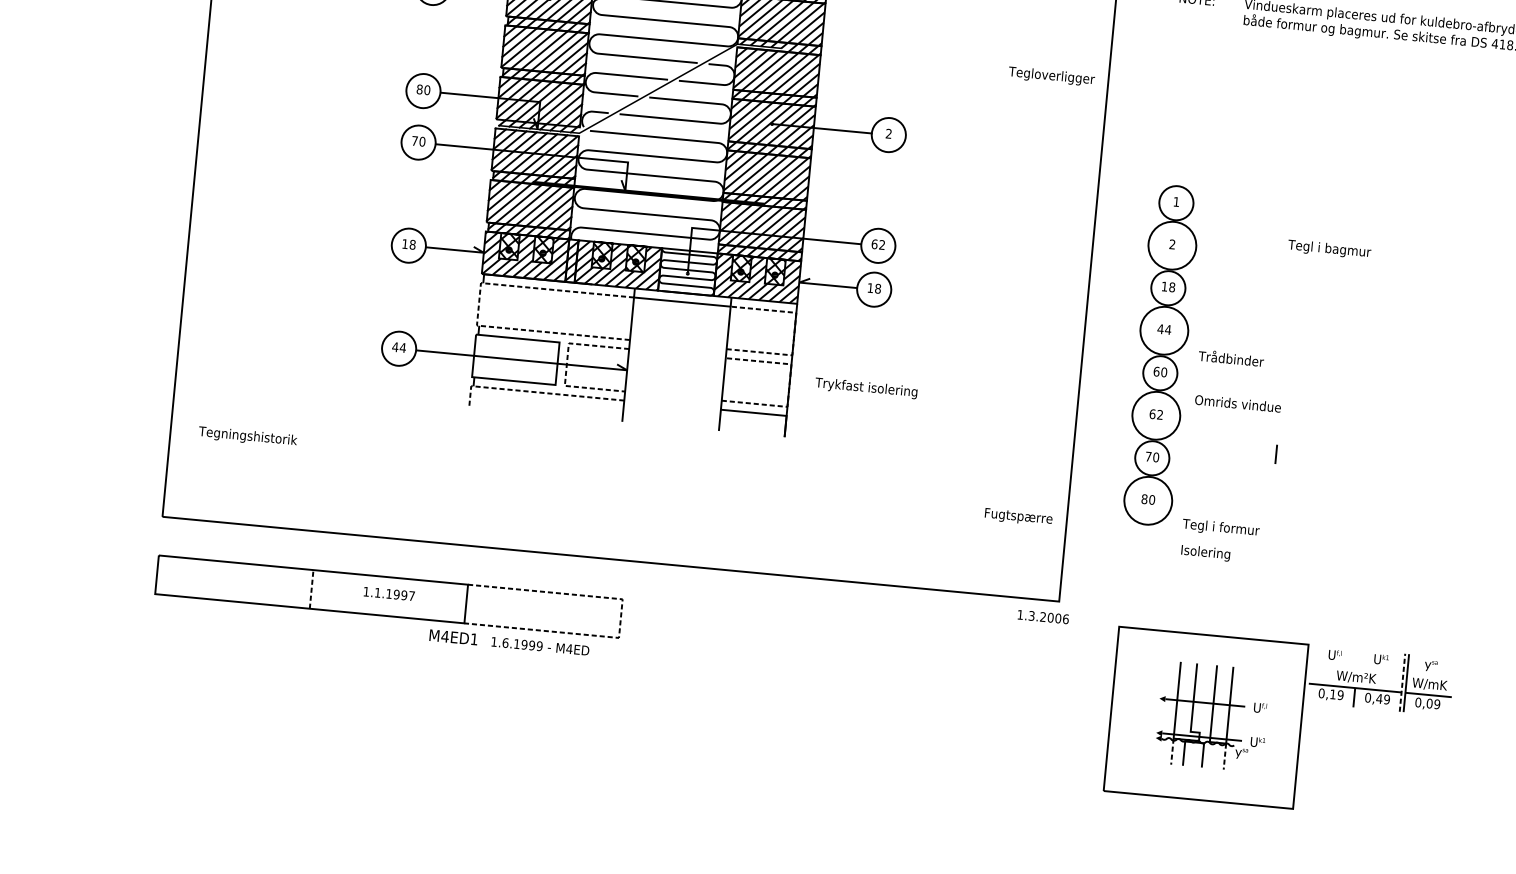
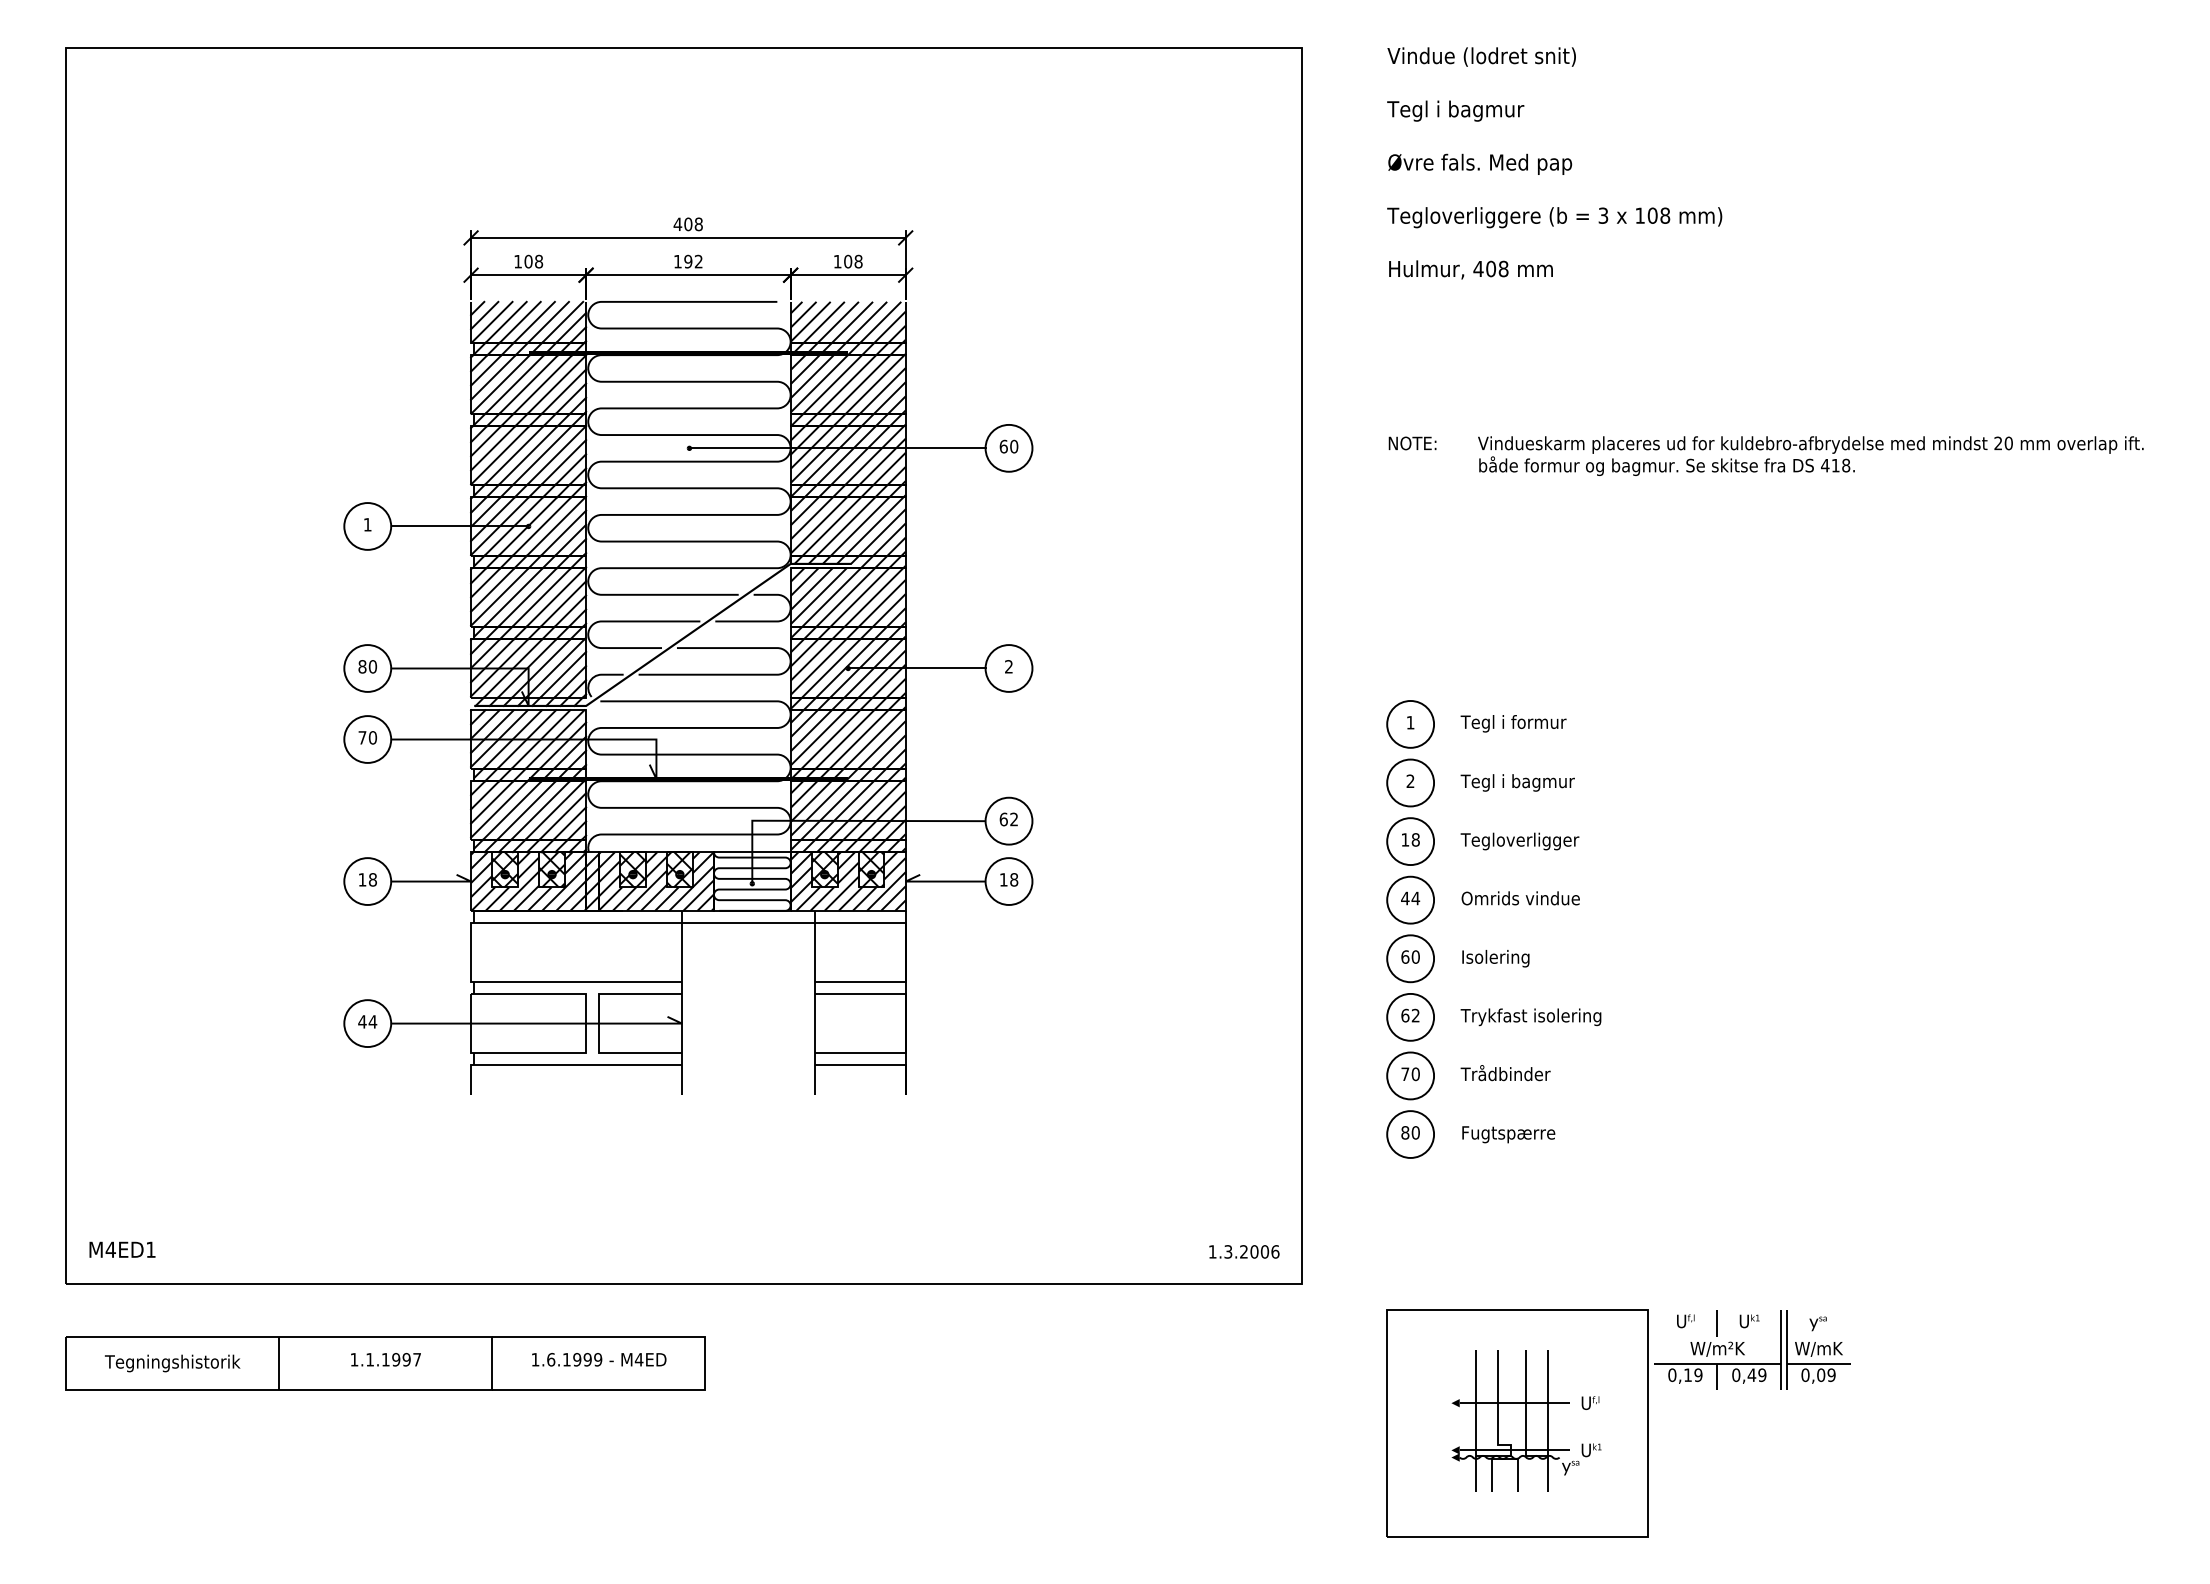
text: (1051, 76) -> (1519, 841), moved
circle: (1172, 245) -> (1410, 782), size x0.71
text: (1329, 249) -> (1517, 782), moved
line: (479, 305) -> (471, 953), dashed -> solid
circle: (1164, 330) -> (1410, 899), size x0.71
line: (794, 334) -> (905, 952), dashed -> solid
text: (1231, 358) -> (1505, 1073), moved
line: (566, 365) -> (598, 1024), dashed -> solid
line: (789, 385) -> (905, 1023), dashed -> solid
text: (865, 388) -> (1530, 1017), moved
line: (536, 392) -> (561, 1065), dashed -> solid
text: (1237, 403) -> (1520, 898), moved
circle: (1156, 415) -> (1410, 1016), size x0.71
text: (247, 436) -> (172, 1363), moved
line: (1275, 454) -> (1716, 1323), moved
circle: (1148, 500) -> (1410, 1134), size x0.71
text: (1018, 517) -> (1508, 1134), moved
text: (1221, 528) -> (1513, 723), moved
text: (1205, 553) -> (1495, 958), moved
line: (311, 589) -> (279, 1363), dashed -> solid
text: (1043, 616) -> (1244, 1251), moved
line: (620, 618) -> (705, 1363), dashed -> solid
text: (453, 637) -> (122, 1249), moved
text: (540, 646) -> (599, 1359), moved
line: (1402, 682) -> (1781, 1350), dashed -> solid
line: (1172, 751) -> (1475, 1474), dashed -> solid
line: (1225, 756) -> (1548, 1474), dashed -> solid

